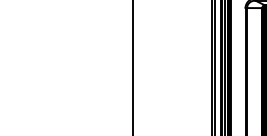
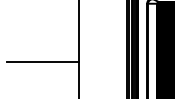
line: (72, 103) -> (42, 61), added

